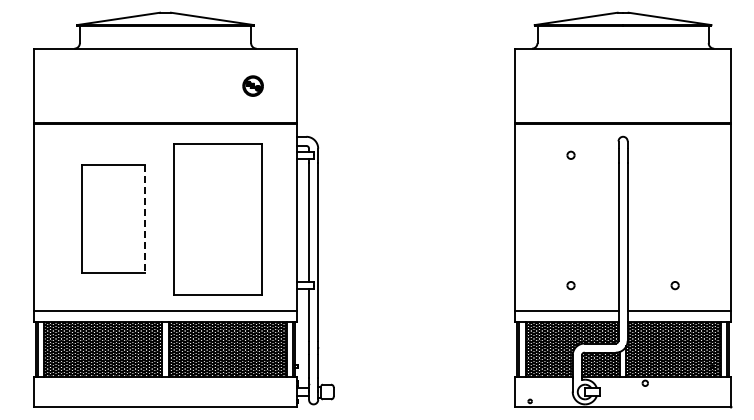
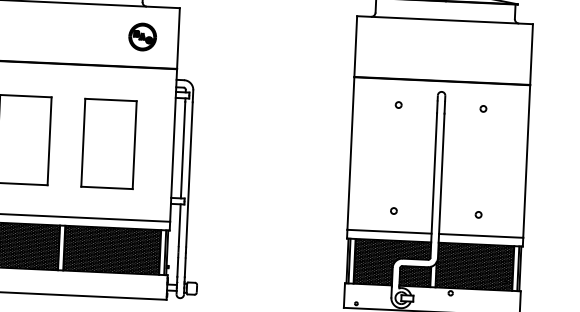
part: (252, 85) -> (142, 36), size x1.67
part: (674, 154) -> (482, 108), added
part: (217, 218) -> (108, 143), size x0.71
line: (144, 219) -> (49, 141), dashed -> solid

